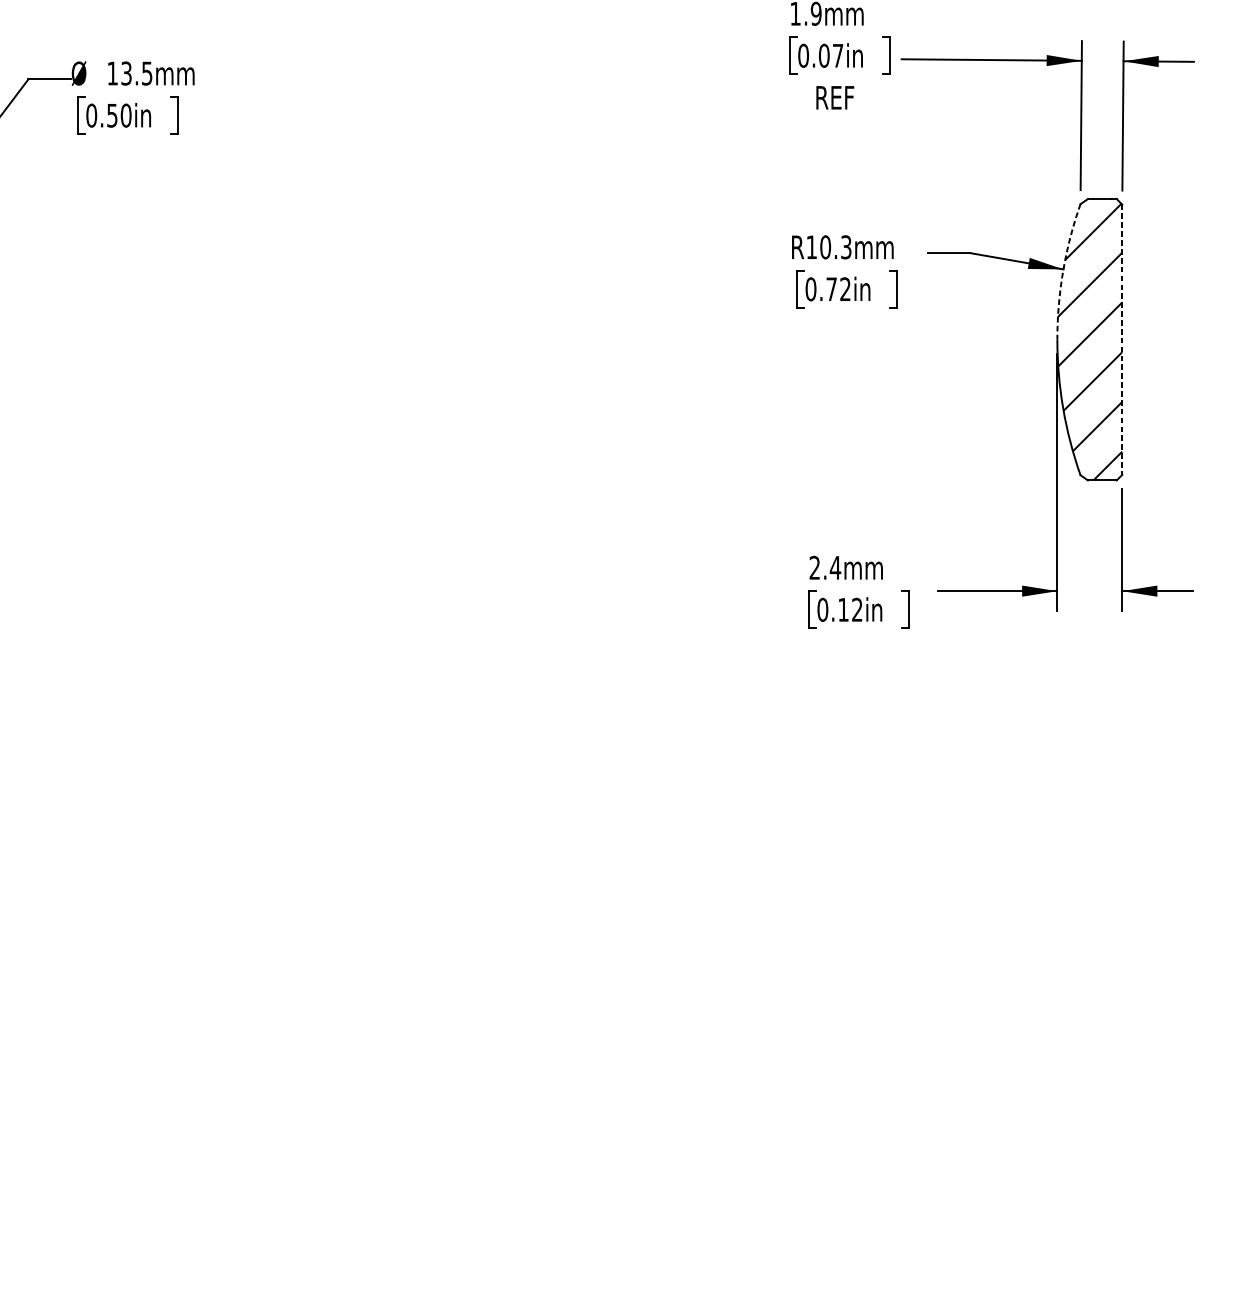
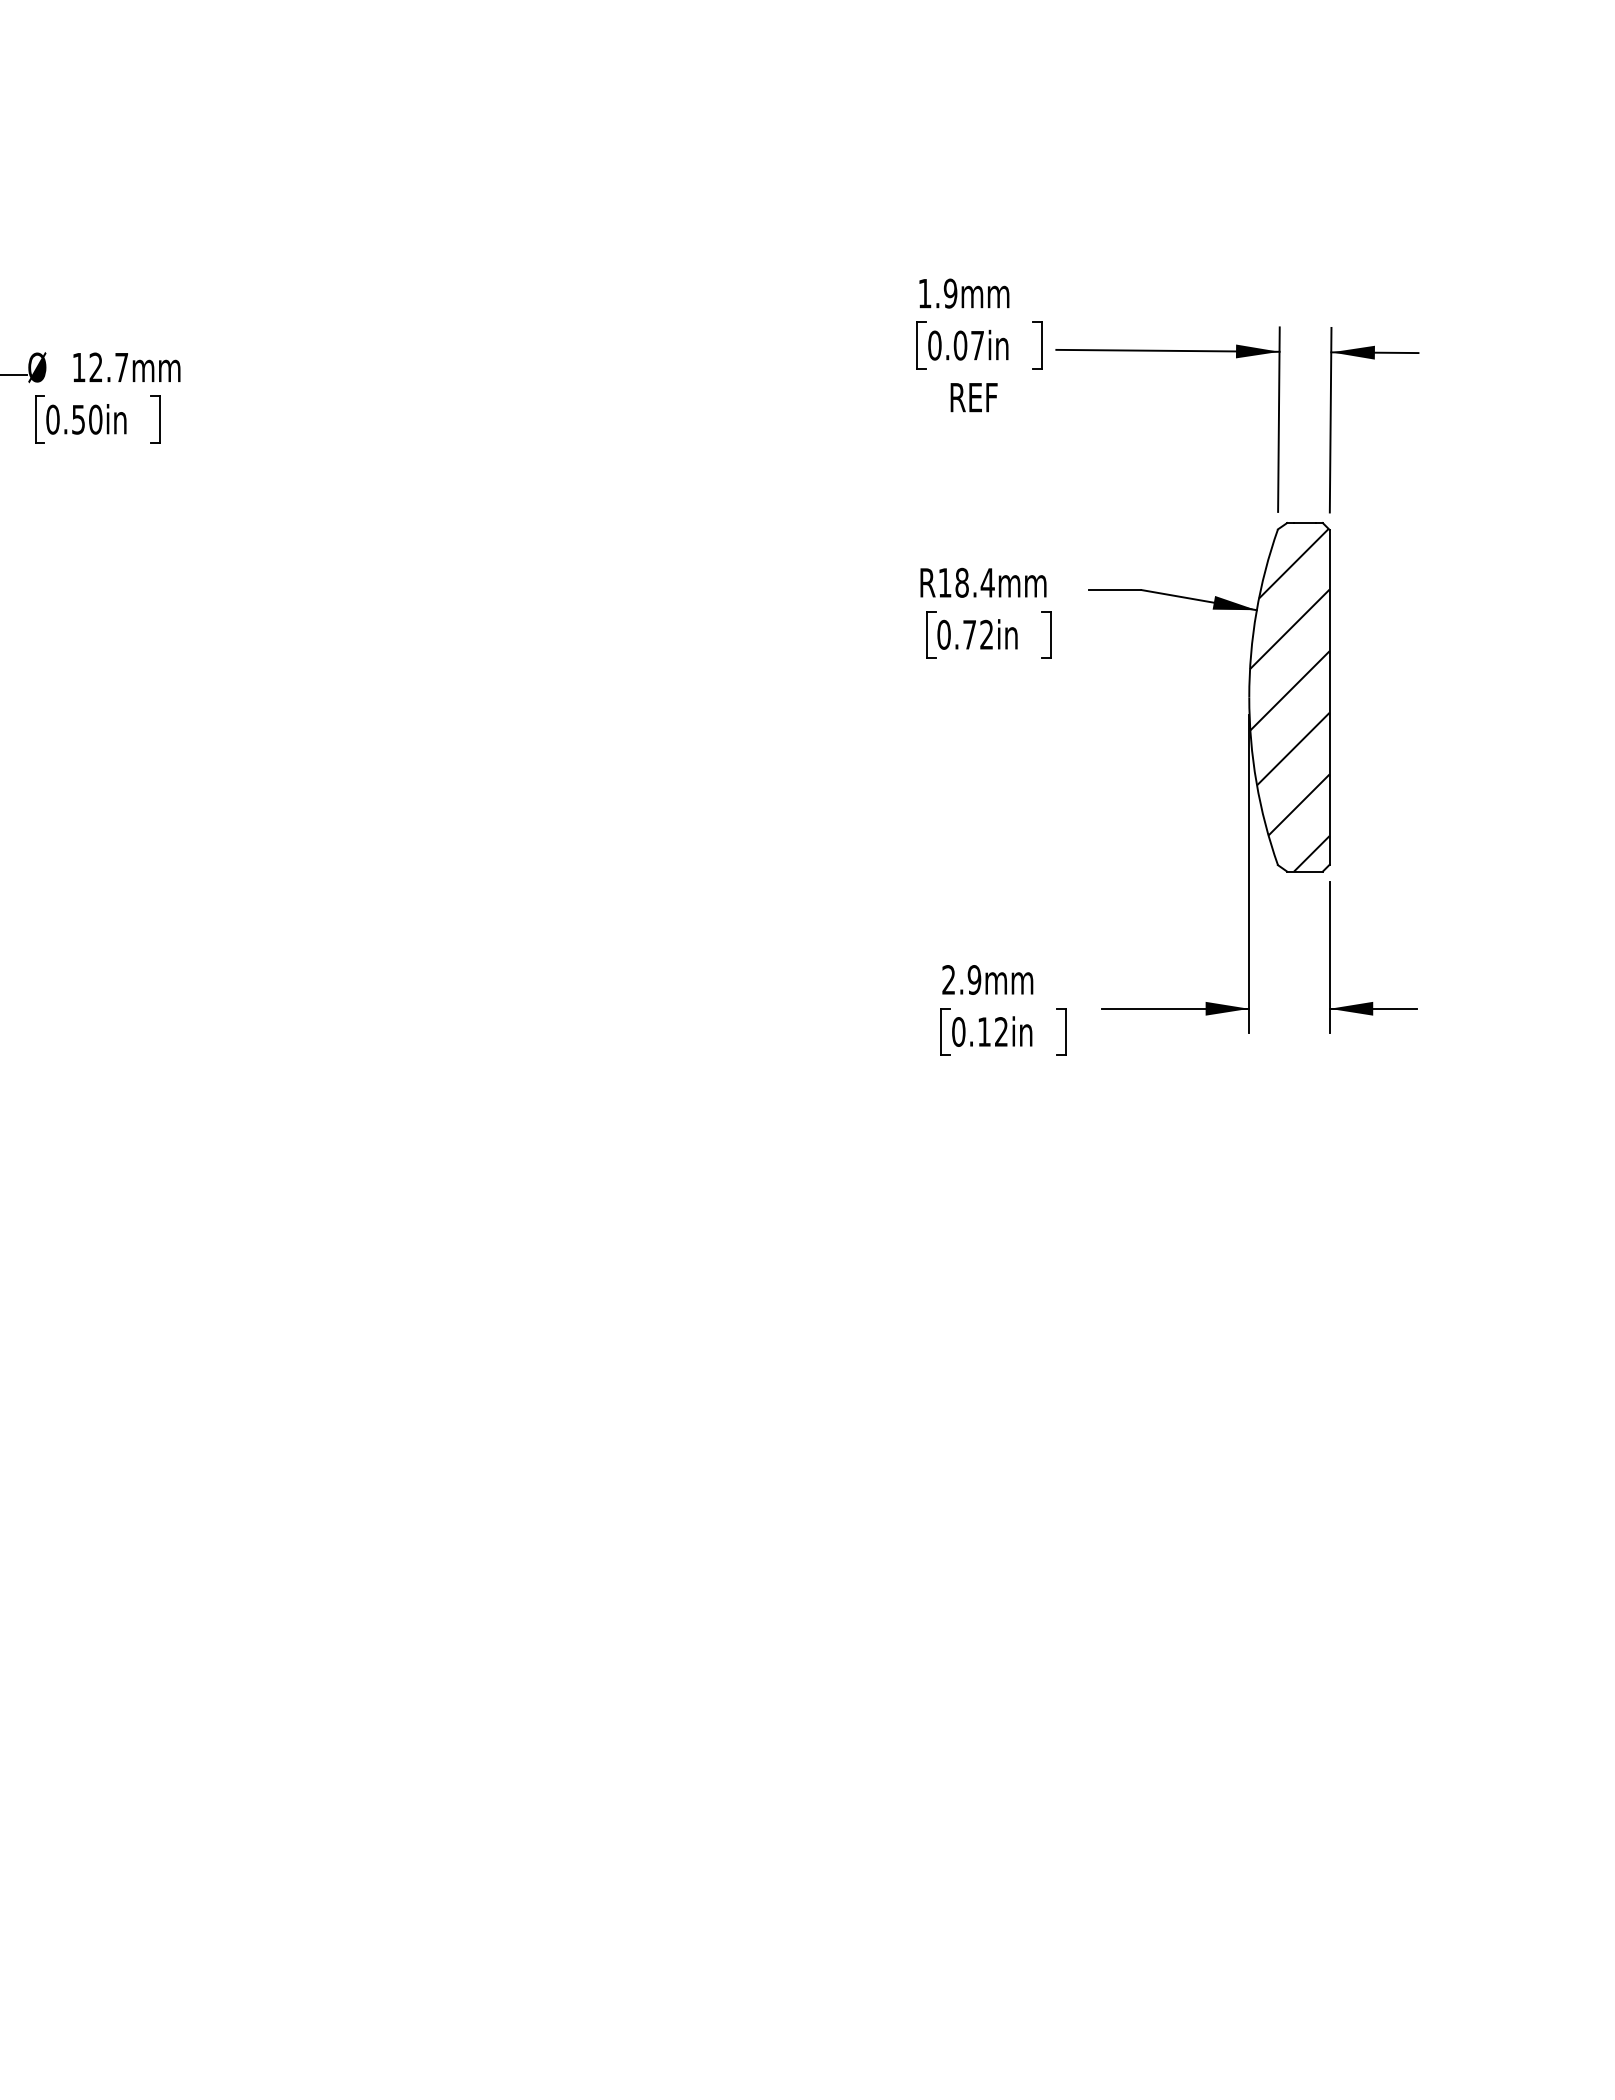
text: (136, 73) -> (108, 367), 13.5mm -> 12.7mm
text: (835, 247) -> (974, 582), R10.3mm -> R18.4mm
arc: (1063, 271) -> (1256, 612), dashed -> solid
line: (1122, 339) -> (1329, 697), dashed -> solid
text: (835, 567) -> (974, 979), 2.4mm -> 2.9mm

